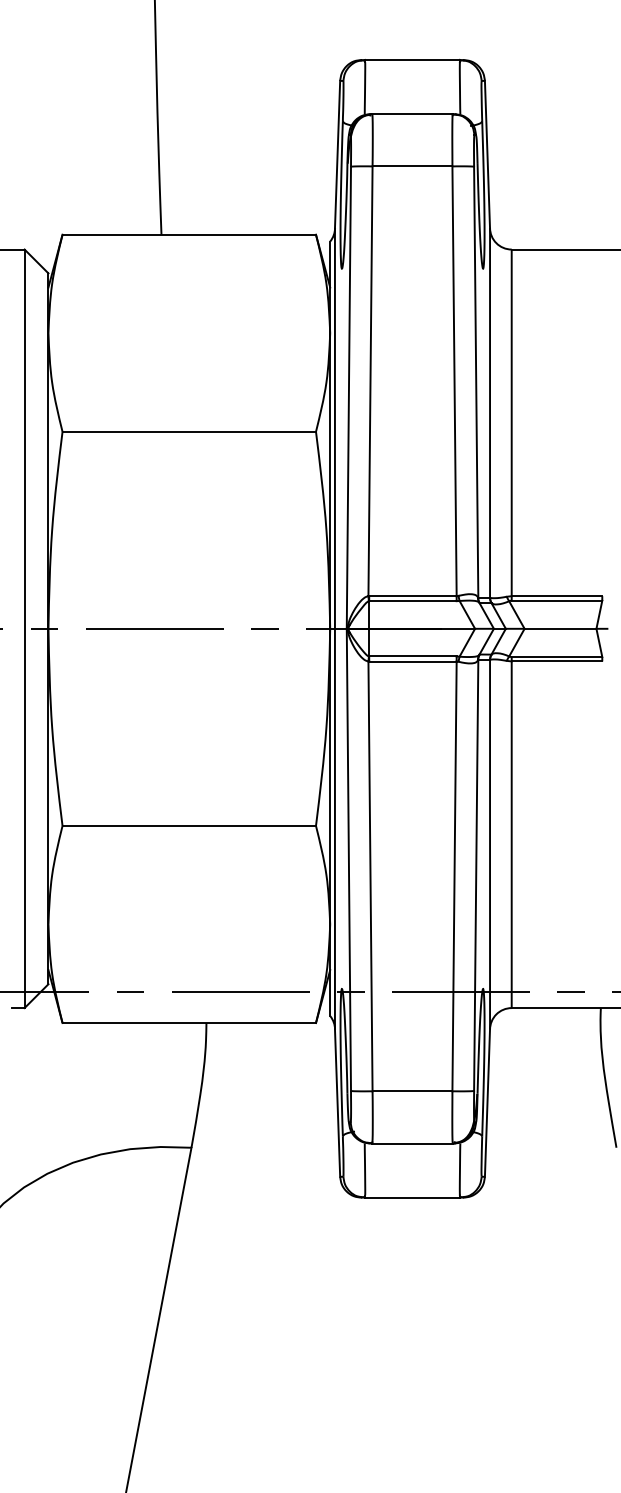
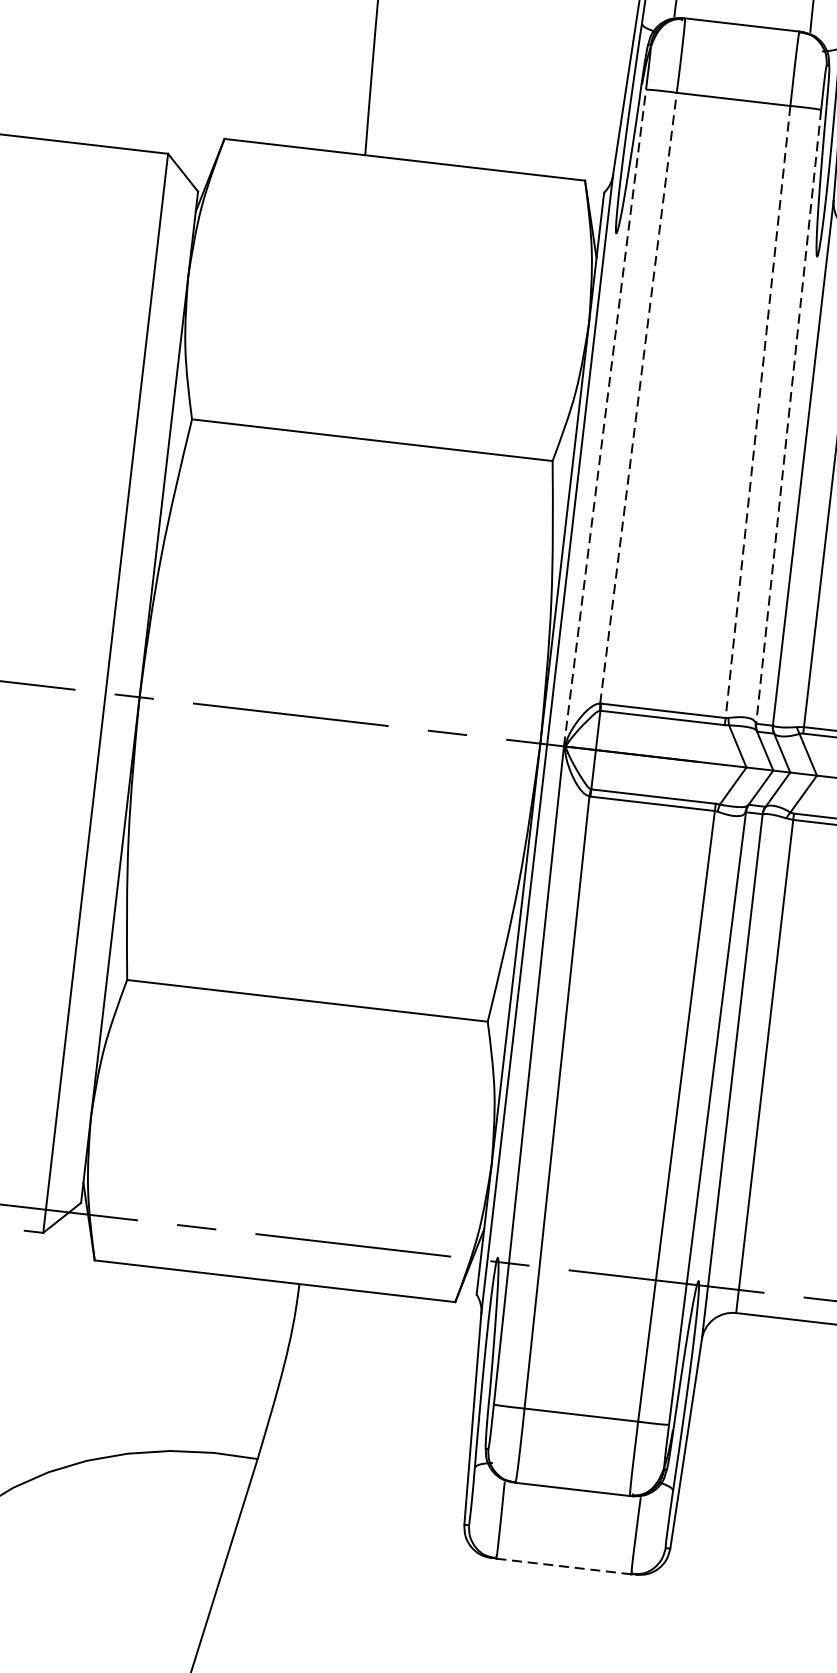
line: (370, 381) -> (638, 398), solid -> dashed
line: (454, 381) -> (757, 412), solid -> dashed
line: (476, 382) -> (789, 417), solid -> dashed
line: (348, 397) -> (604, 417), solid -> dashed
line: (413, 1197) -> (565, 1566), solid -> dashed

